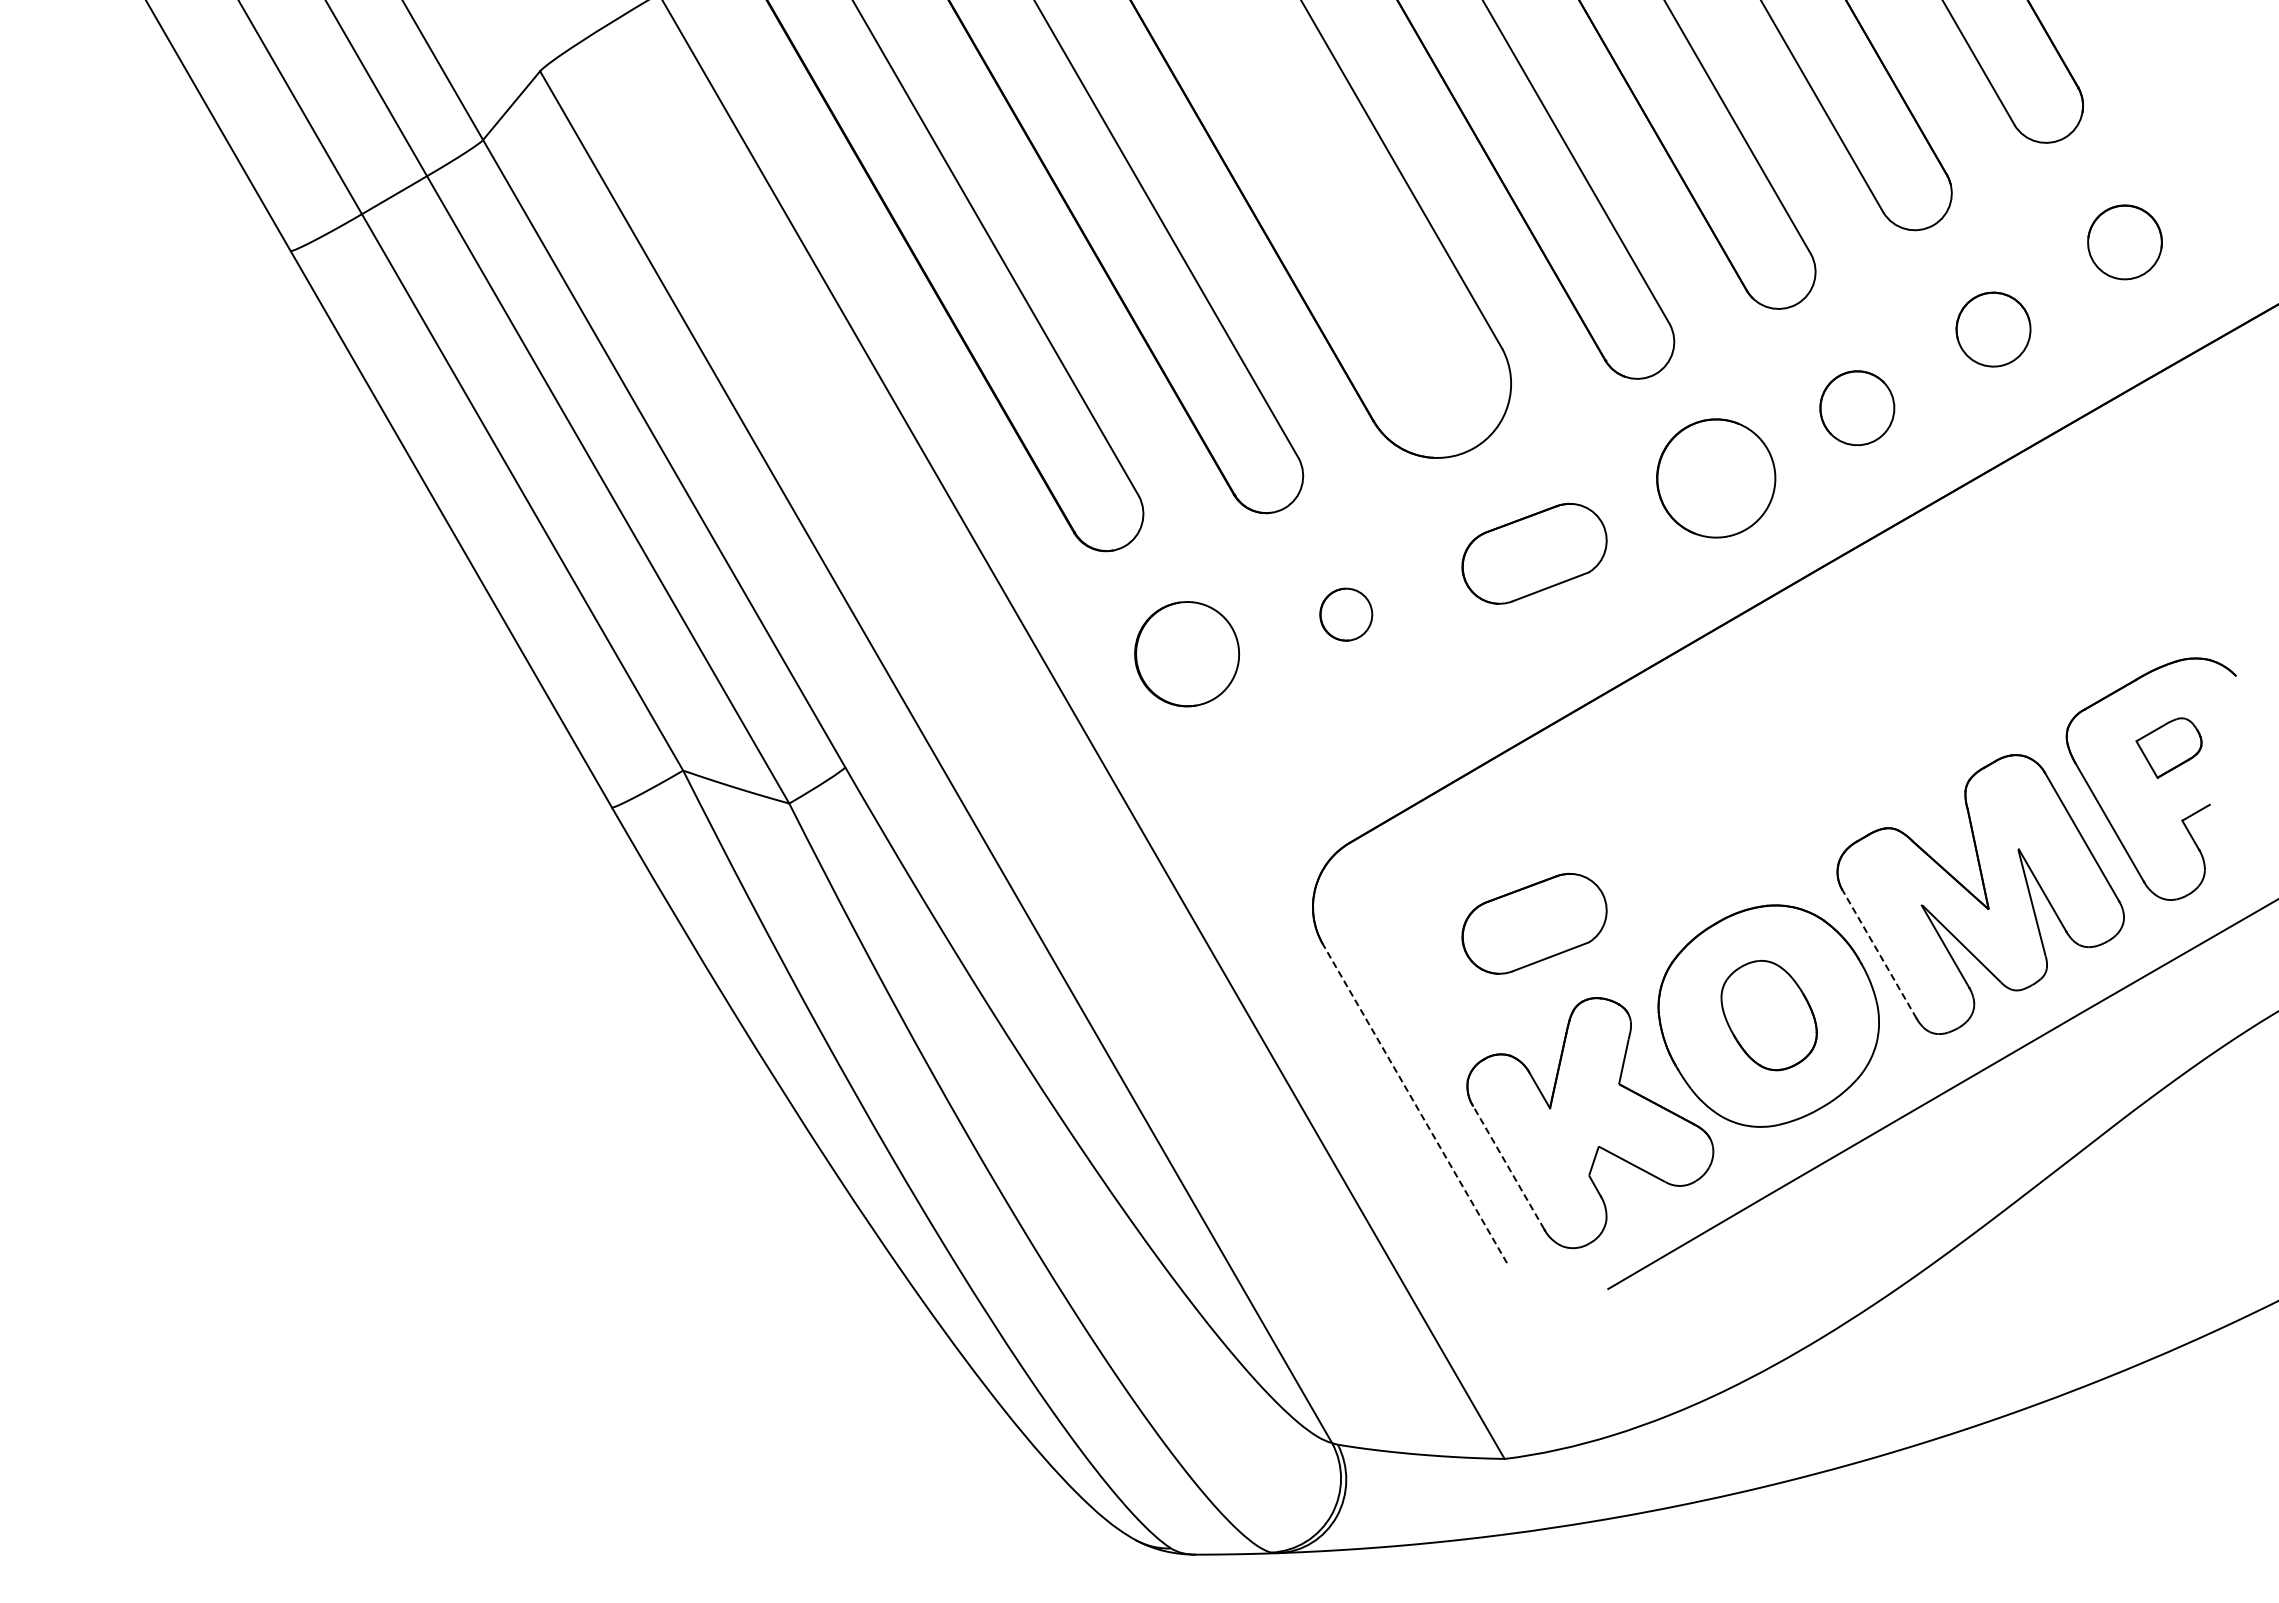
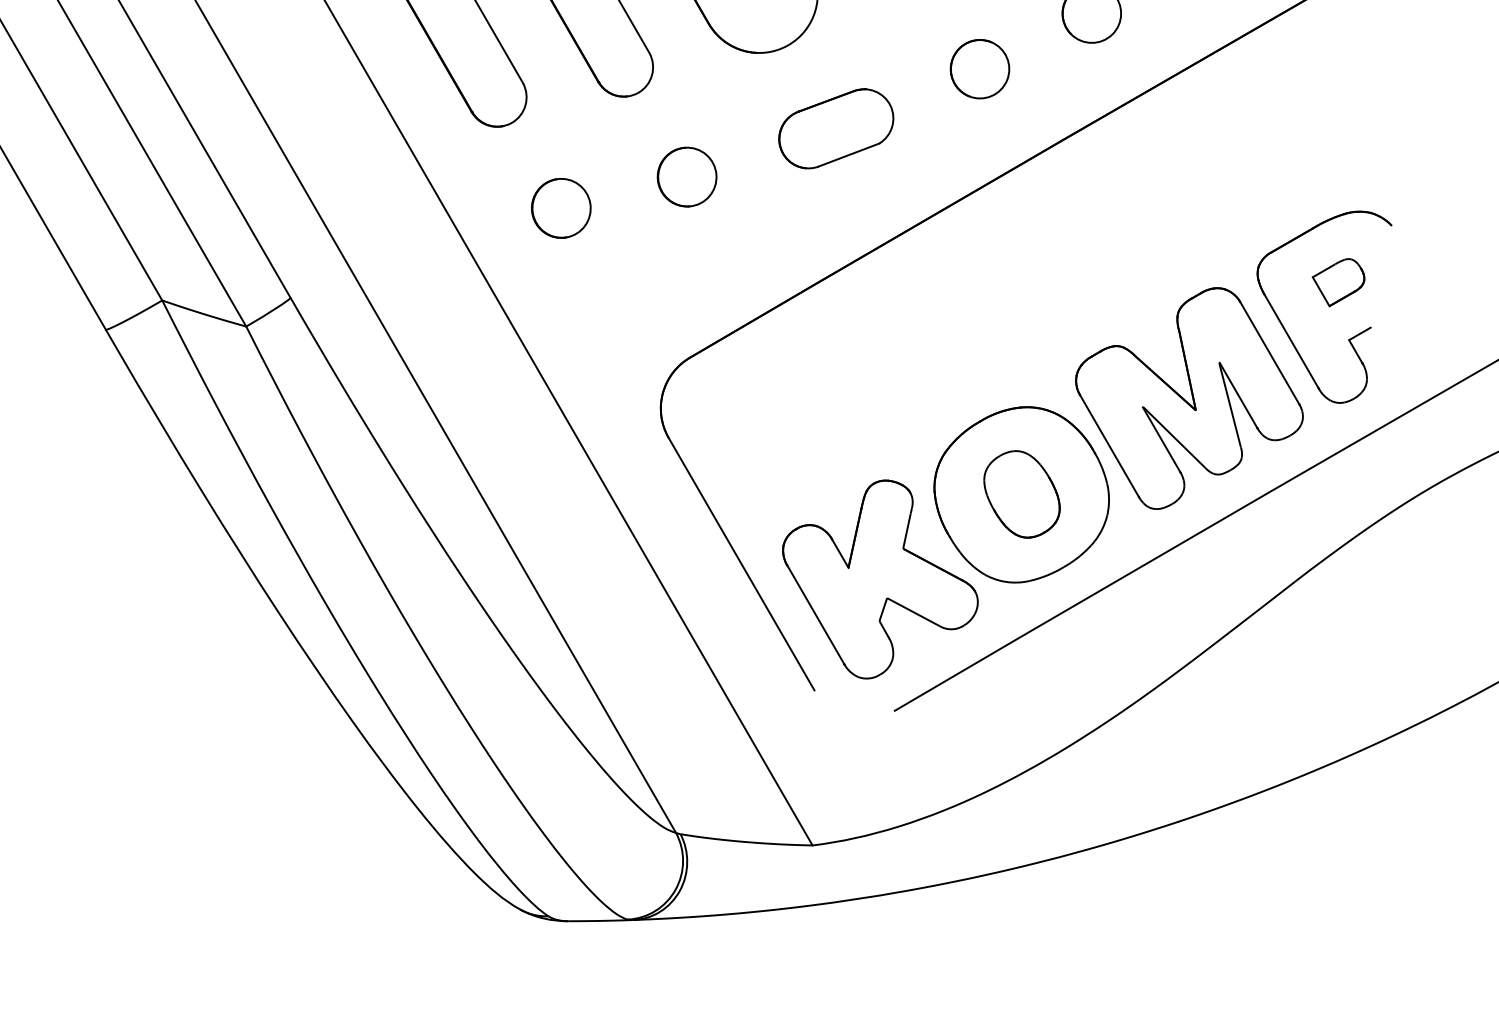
part: (1715, 478) -> (979, 69), size x0.62
part: (1346, 614) -> (687, 176), size x1.43
part: (1187, 654) -> (561, 208), size x0.71
part: (1534, 923) -> (836, 421), removed
line: (1879, 954) -> (1109, 446), dashed -> solid
line: (1414, 1103) -> (741, 564), dashed -> solid
line: (1508, 1167) -> (815, 614), dashed -> solid

